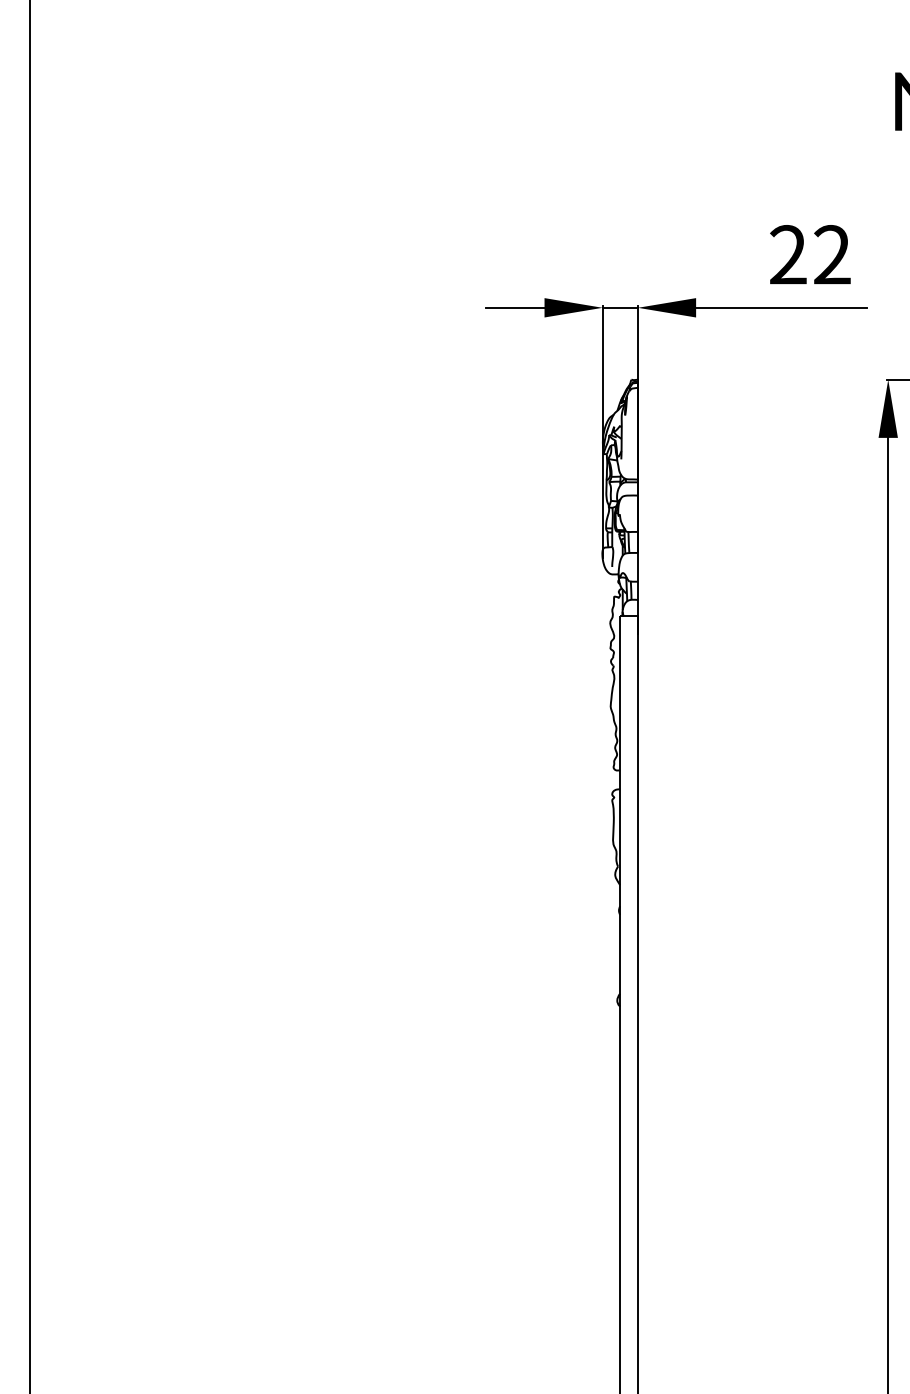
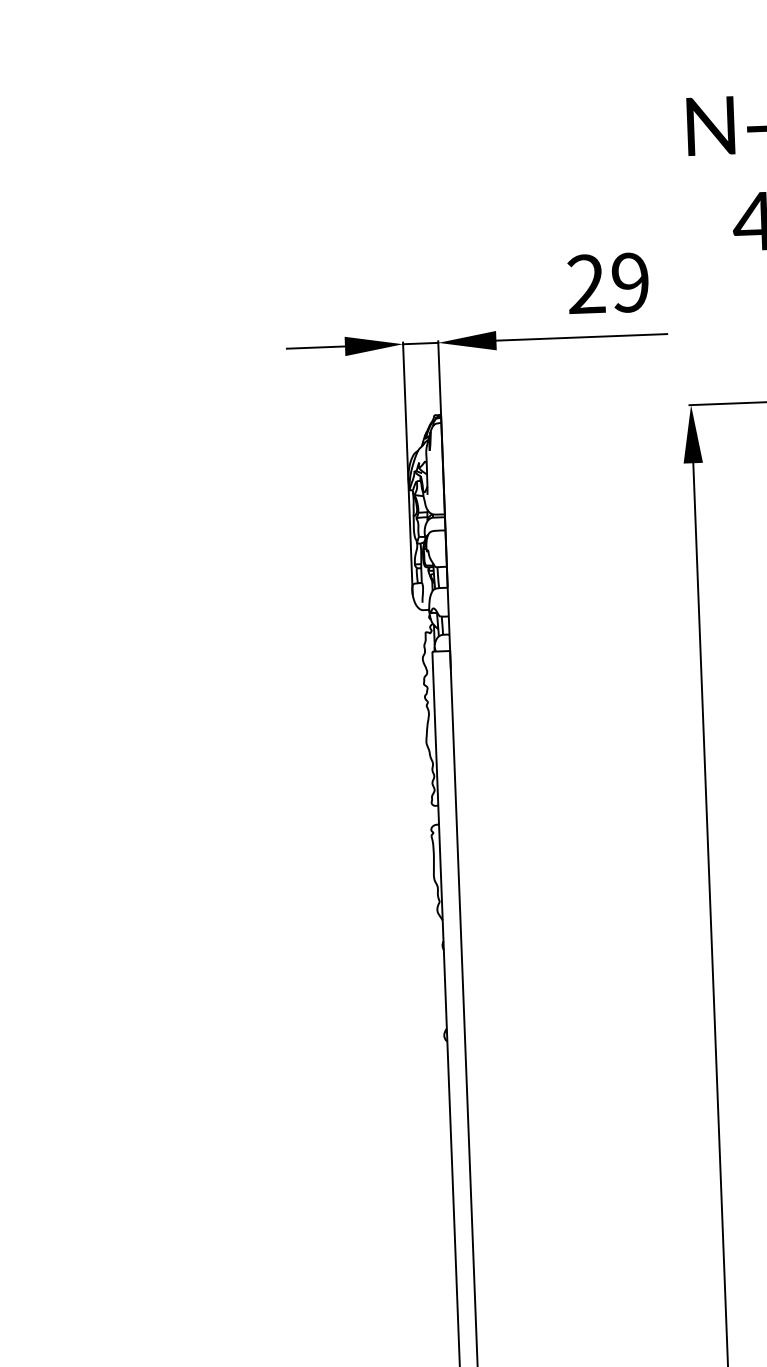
text: (832, 255) -> (630, 283), 22 -> 29

